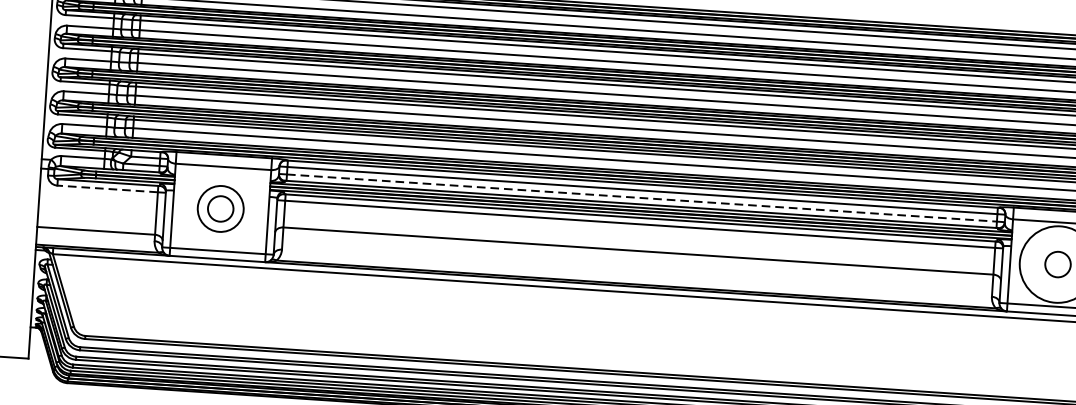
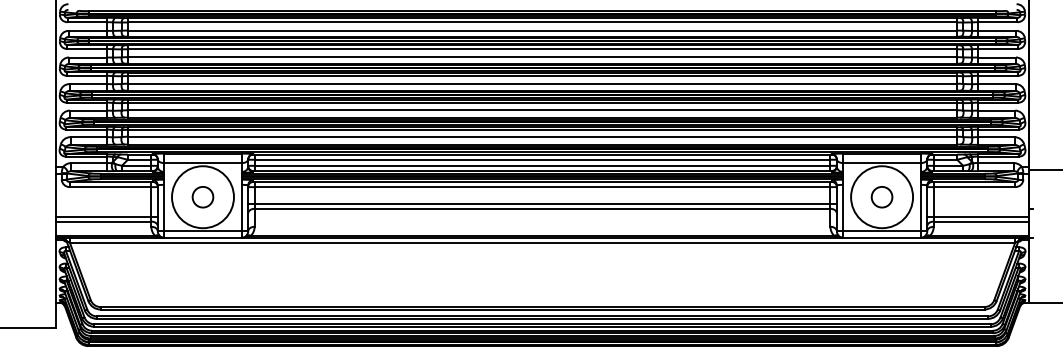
line: (107, 189) -> (110, 187), dashed -> solid
line: (641, 197) -> (542, 165), dashed -> solid
circle: (220, 209) -> (202, 197), size x1.67
line: (100, 226) -> (106, 217), added
line: (638, 245) -> (542, 204), added

